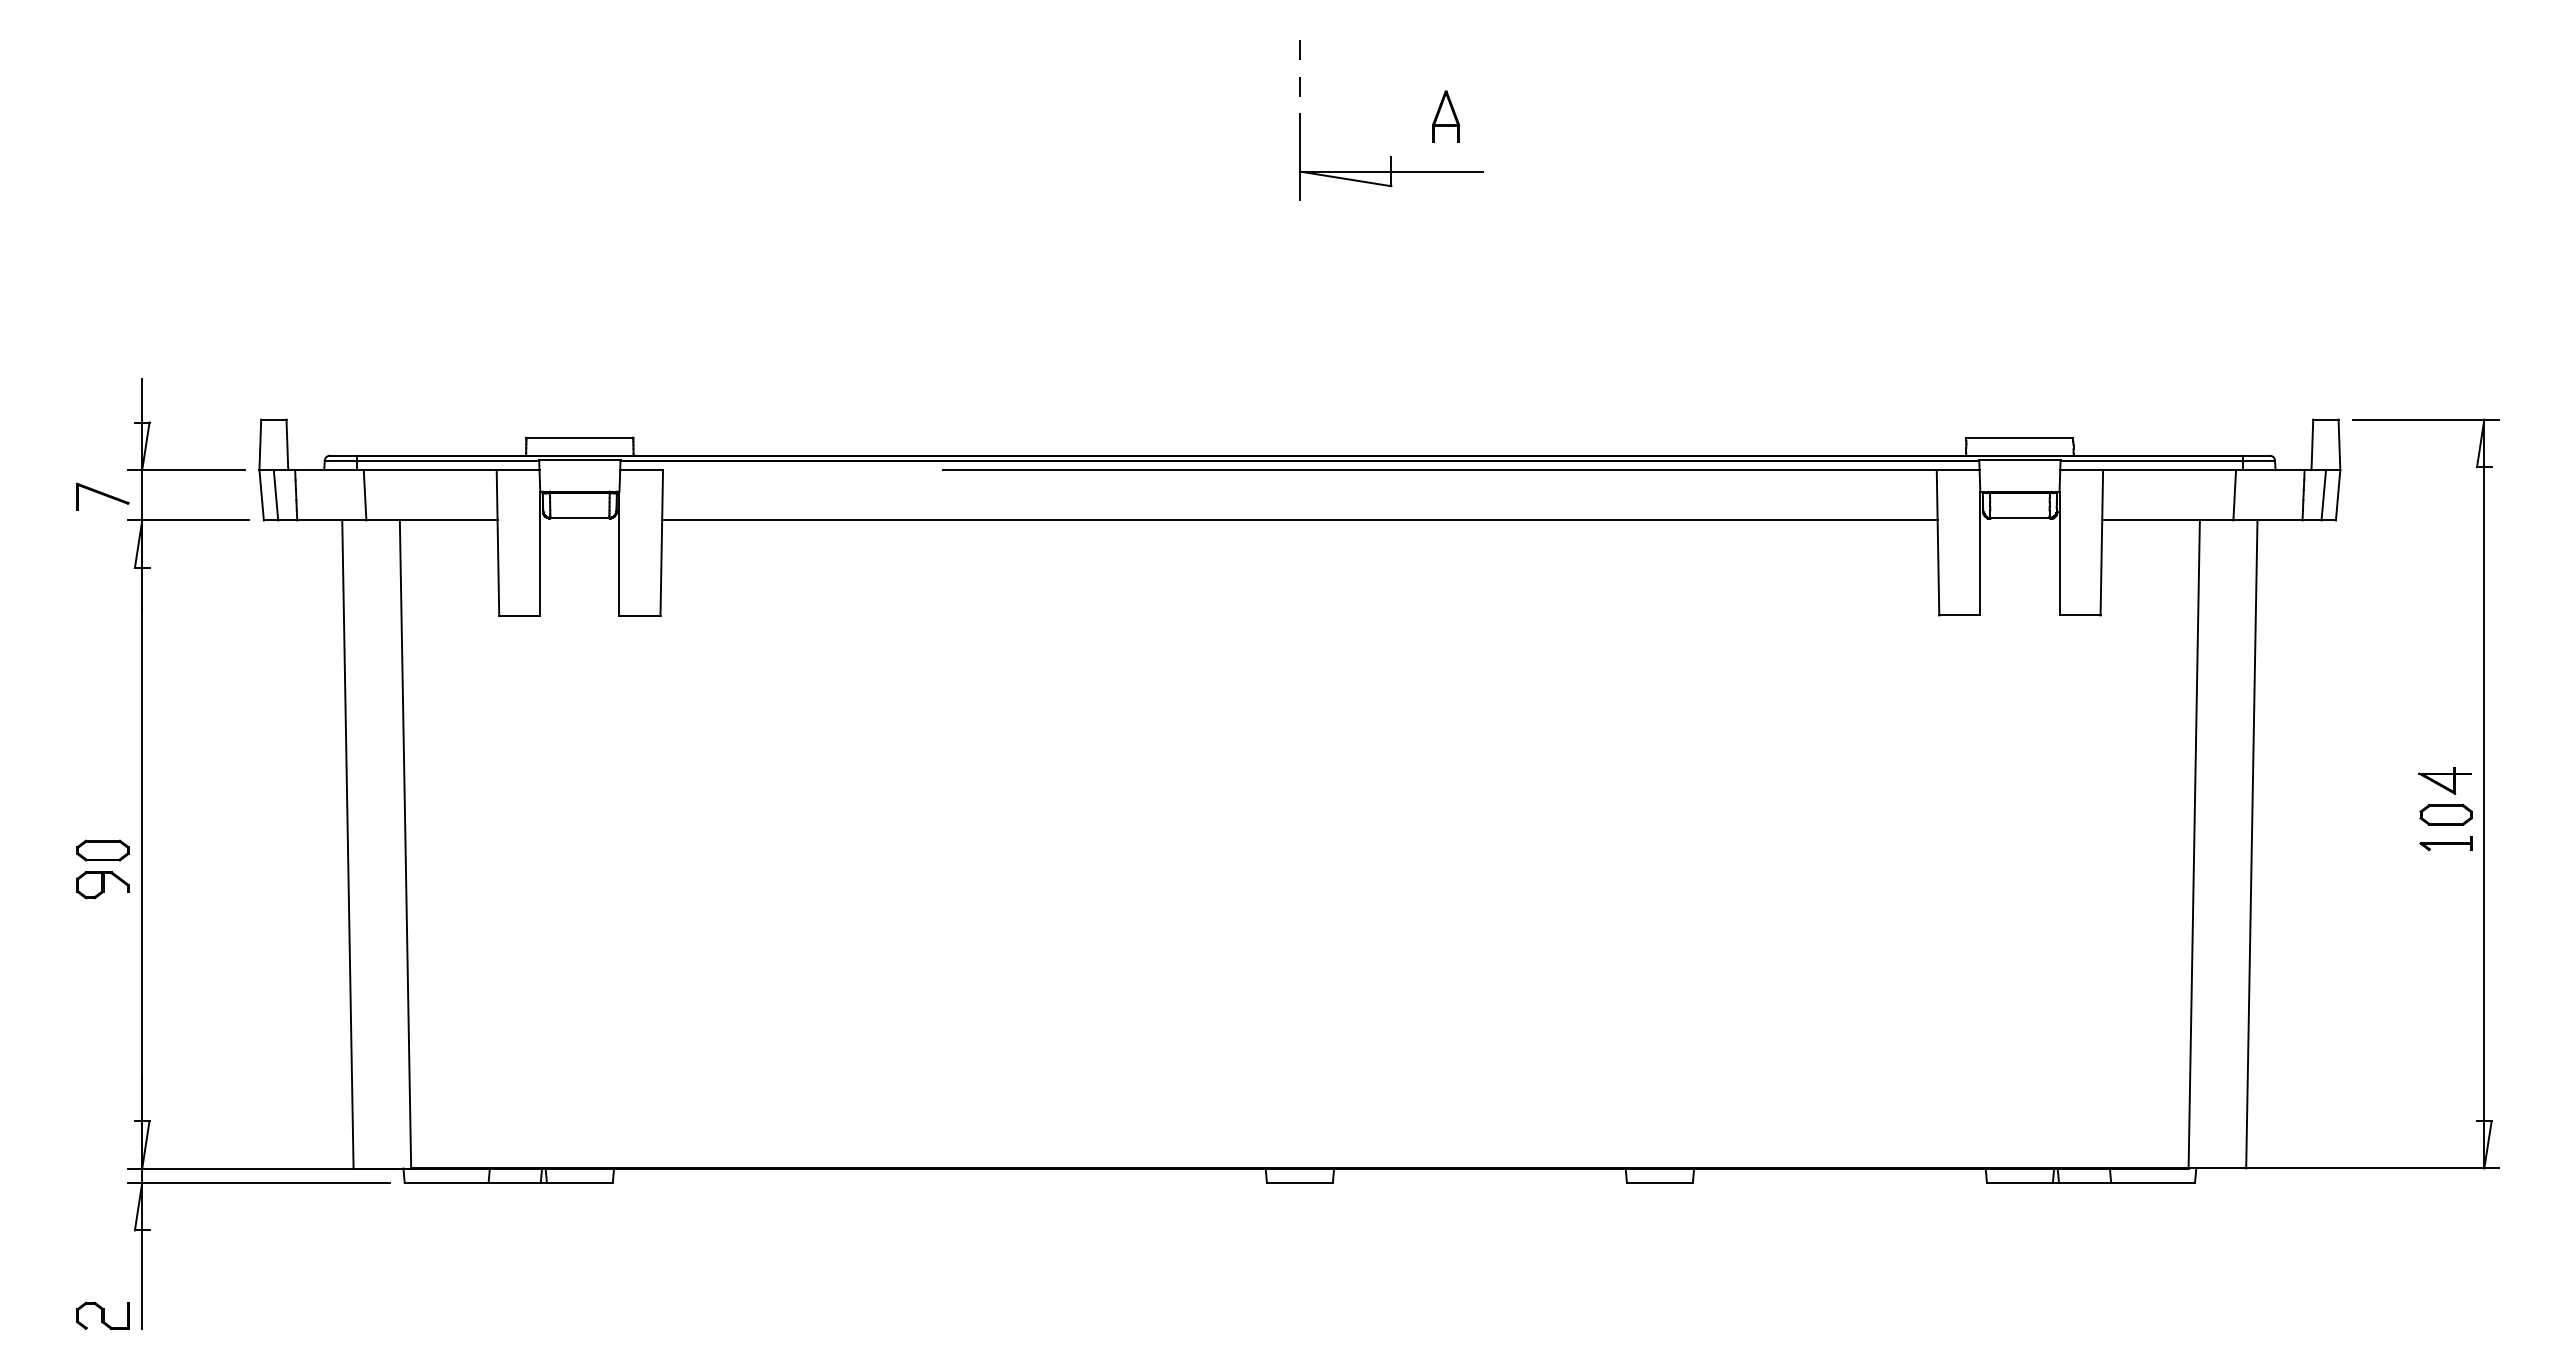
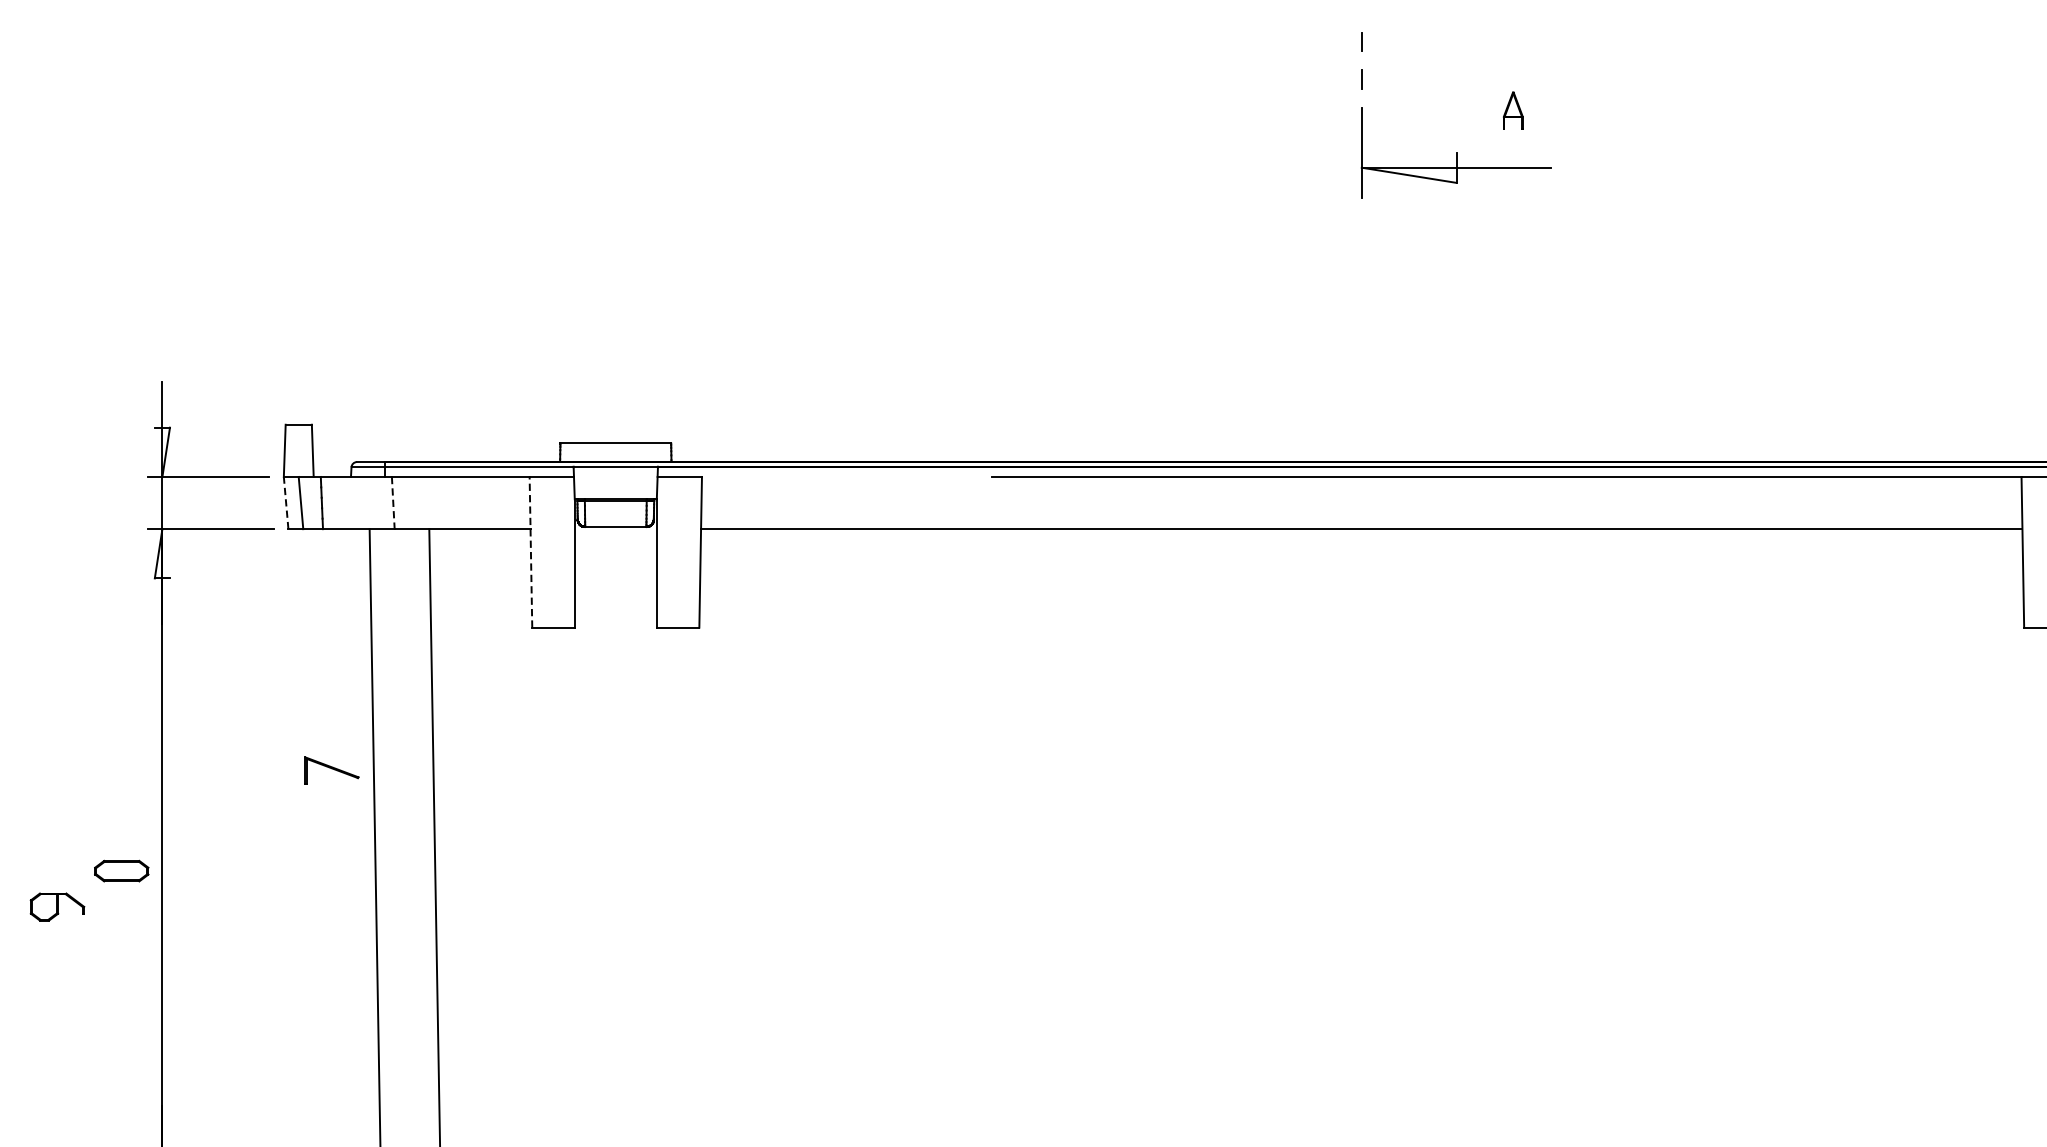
part: (1446, 116) -> (1513, 110), size x0.7
line: (261, 494) -> (285, 502), solid -> dashed
line: (365, 495) -> (393, 503), solid -> dashed
part: (102, 496) -> (331, 770), moved
line: (497, 542) -> (530, 551), solid -> dashed
part: (102, 885) -> (57, 907), moved

